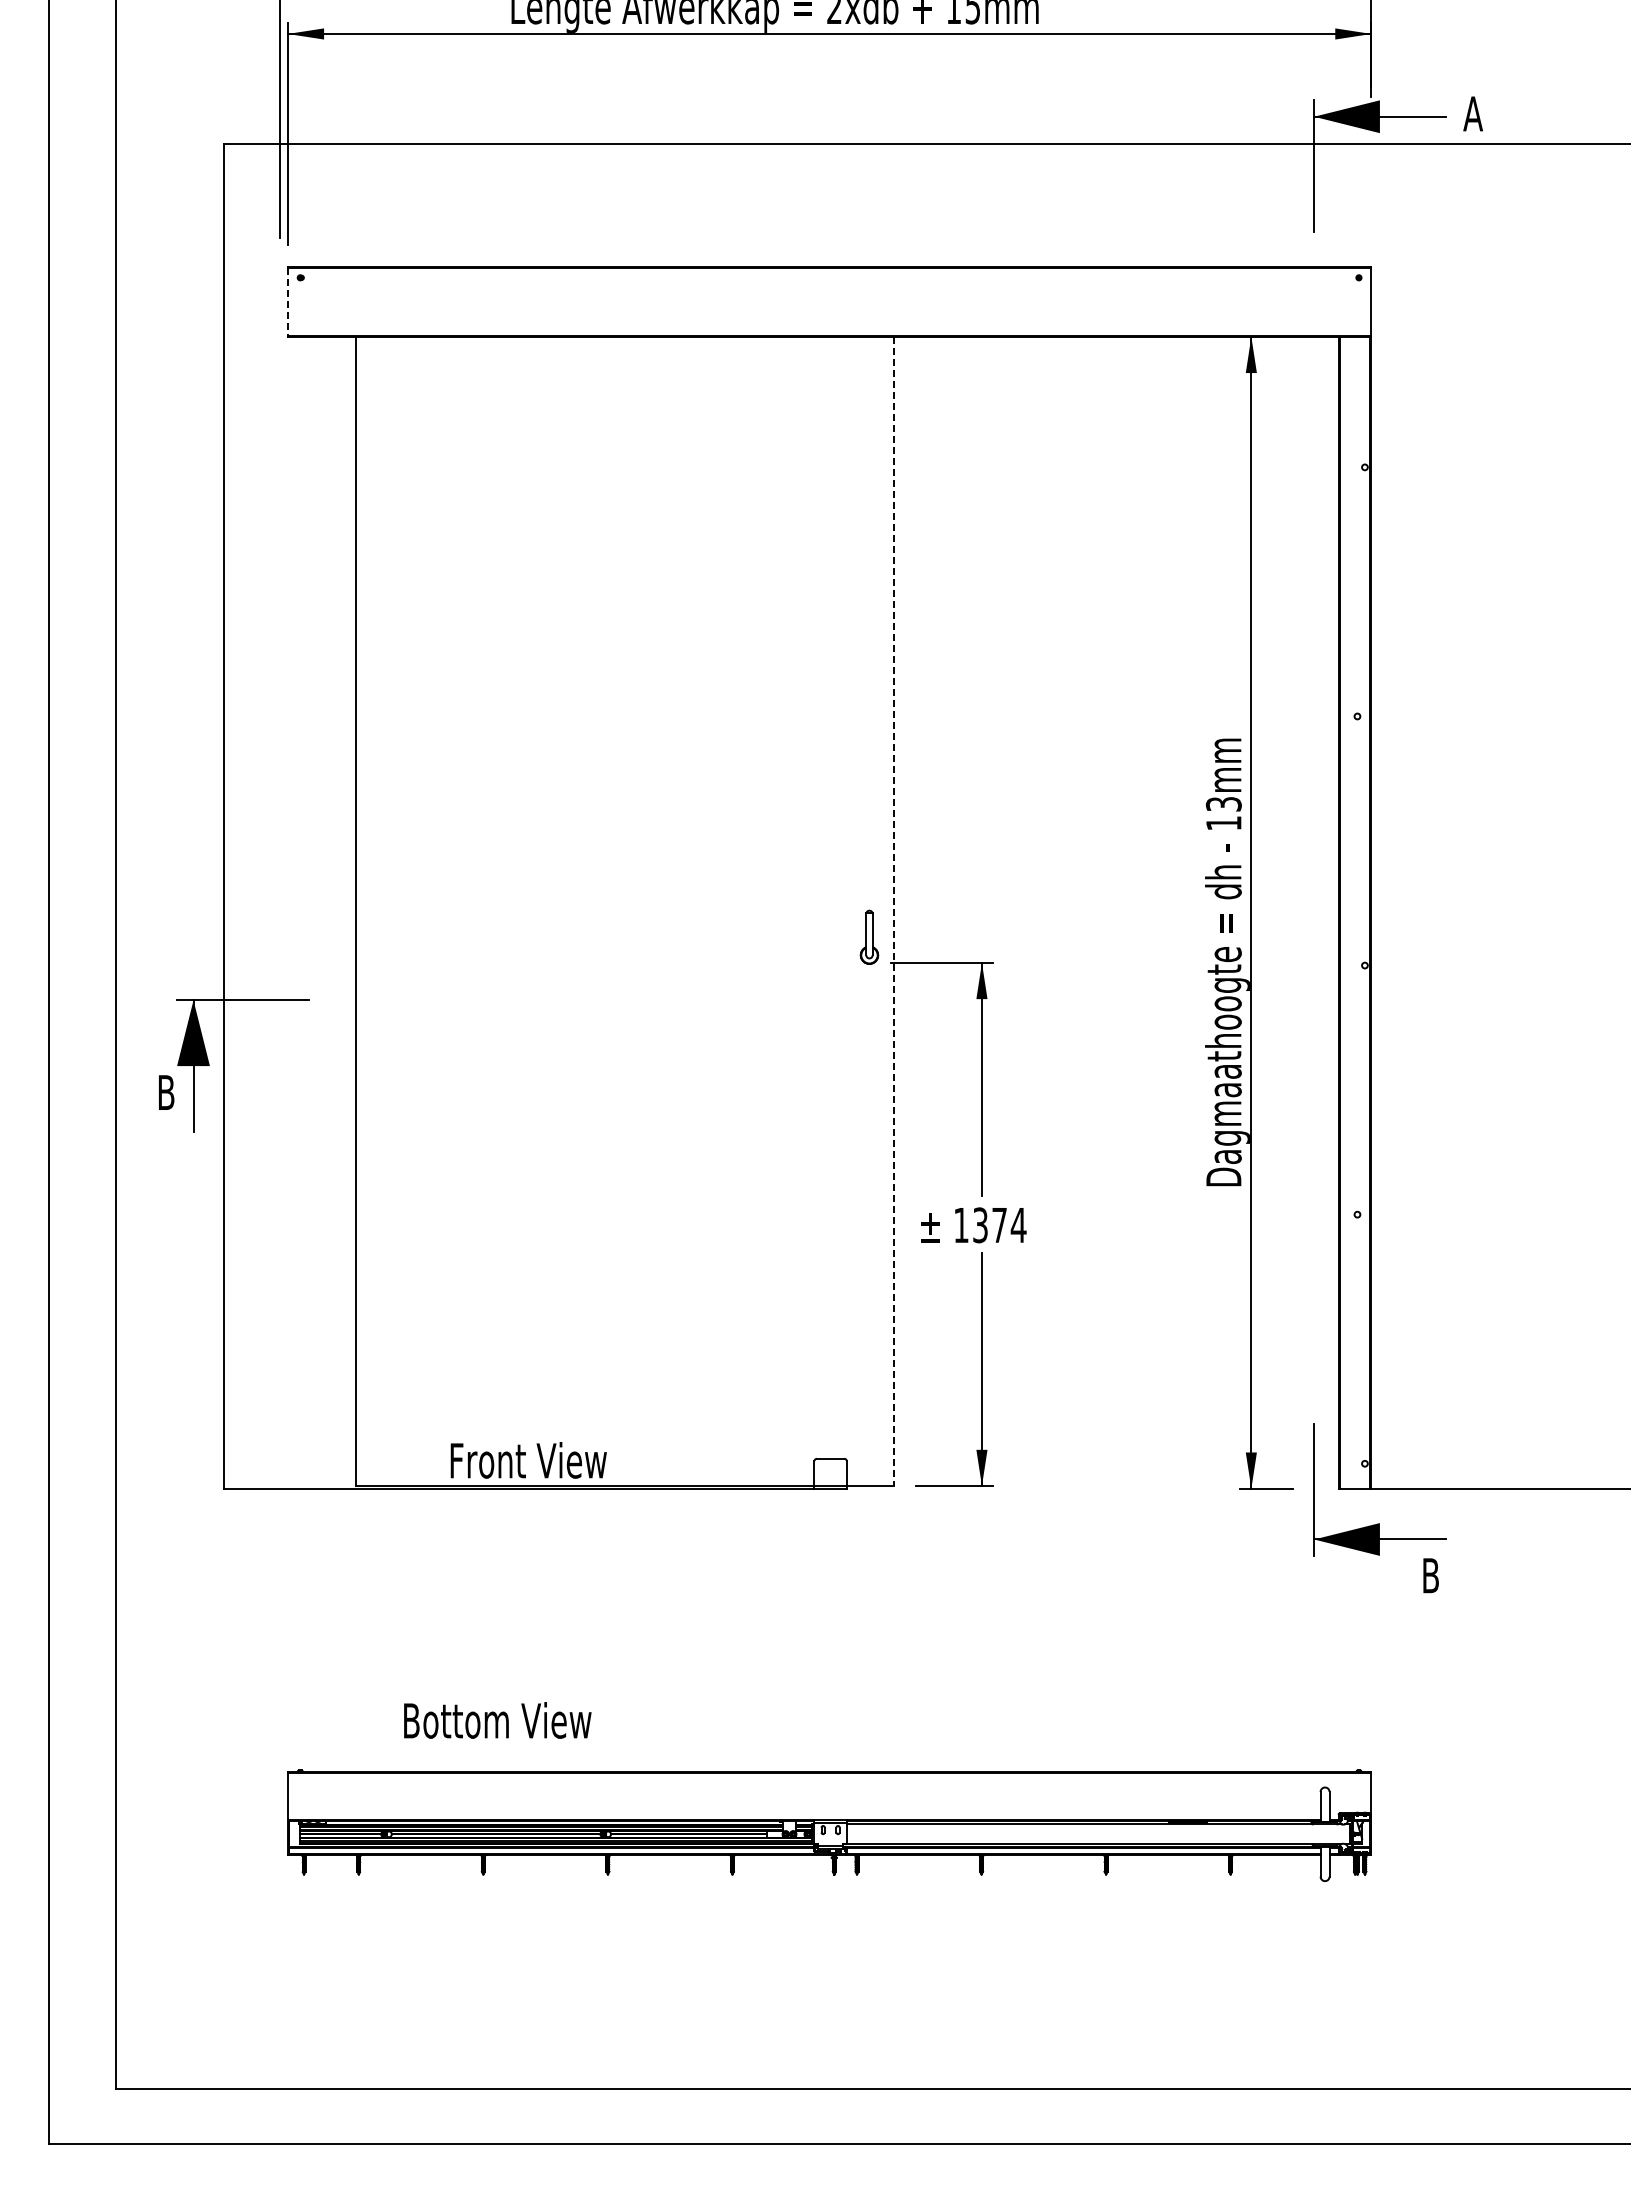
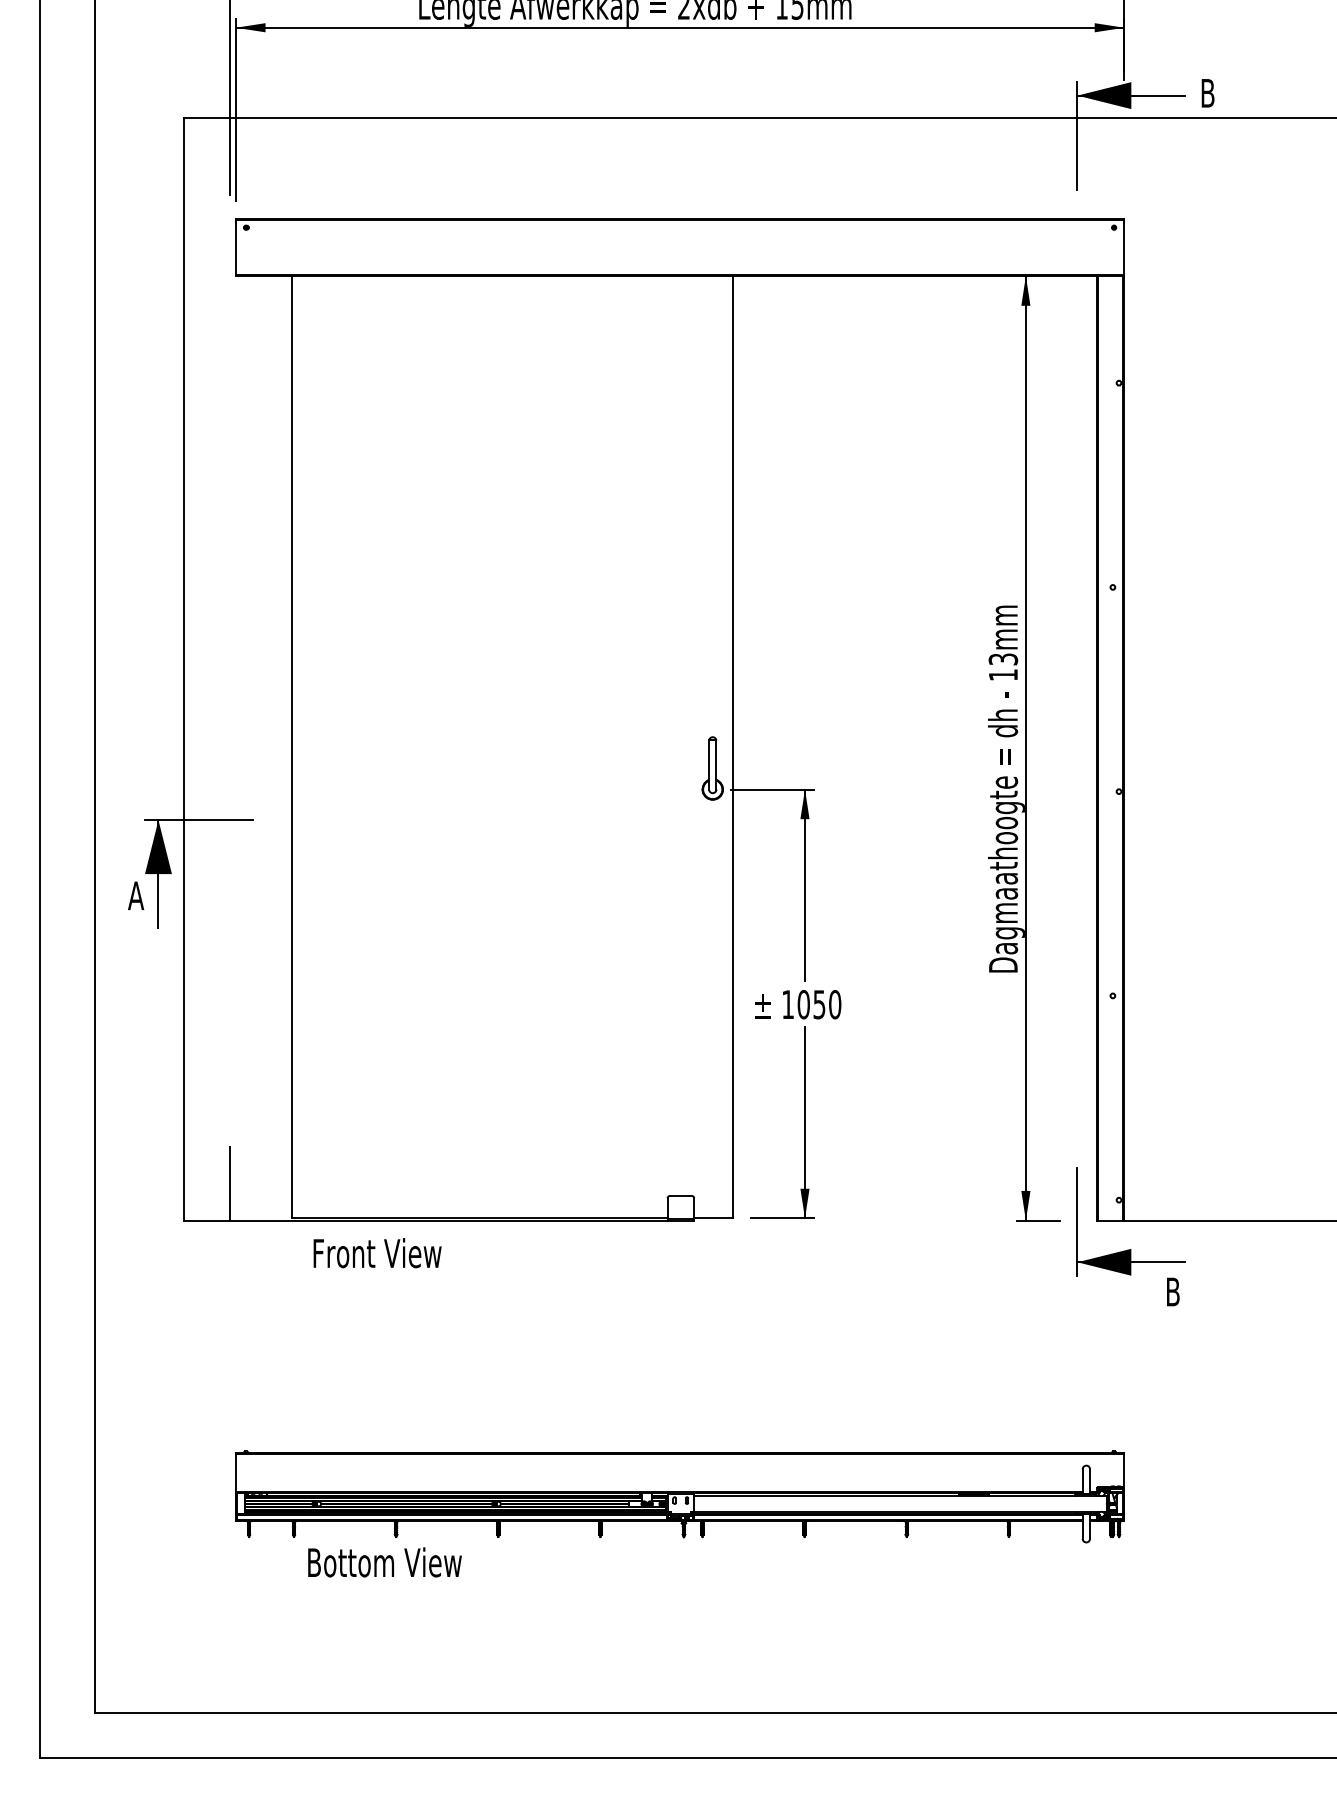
text: (1472, 113) -> (1207, 92), A -> B
line: (287, 303) -> (235, 248), dashed -> solid
line: (894, 911) -> (733, 747), dashed -> solid
part: (869, 937) -> (712, 768), size x1.43
text: (166, 1092) -> (136, 895), B -> A
text: (999, 1225) -> (819, 1004), 1374 -> 1050
line: (280, 1443) -> (229, 1183), added
text: (528, 1460) -> (377, 1253), moved
text: (497, 1720) -> (384, 1562), moved

